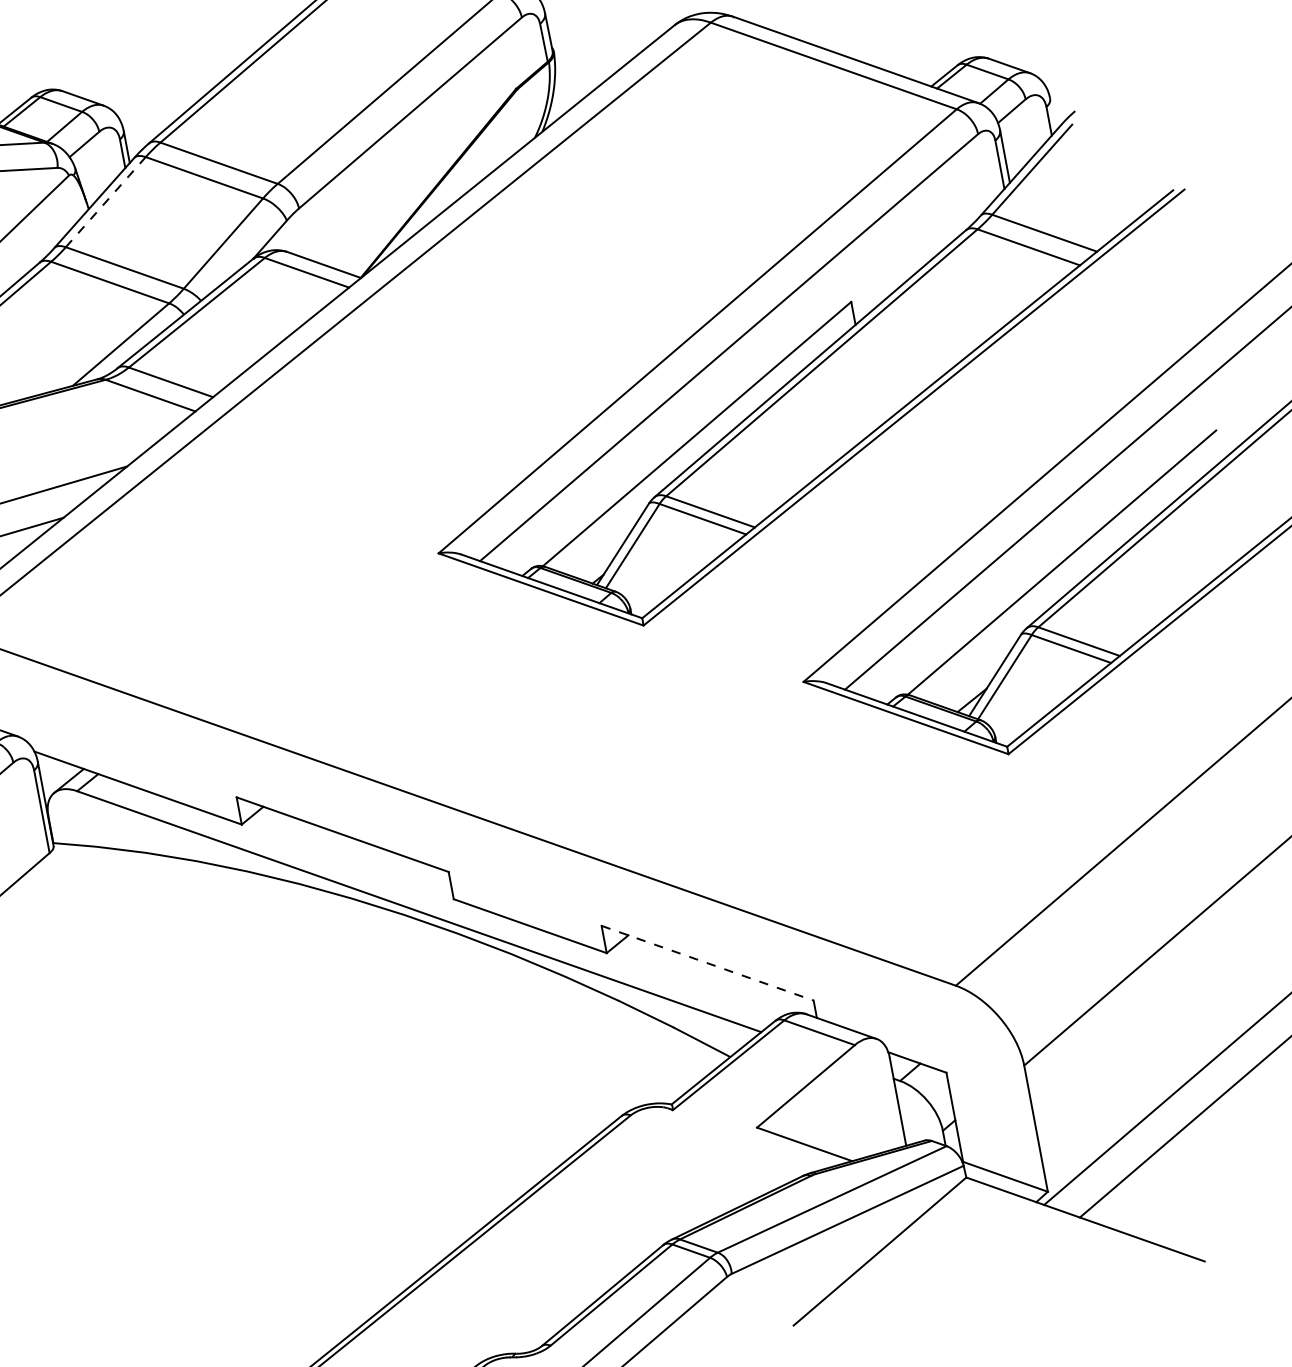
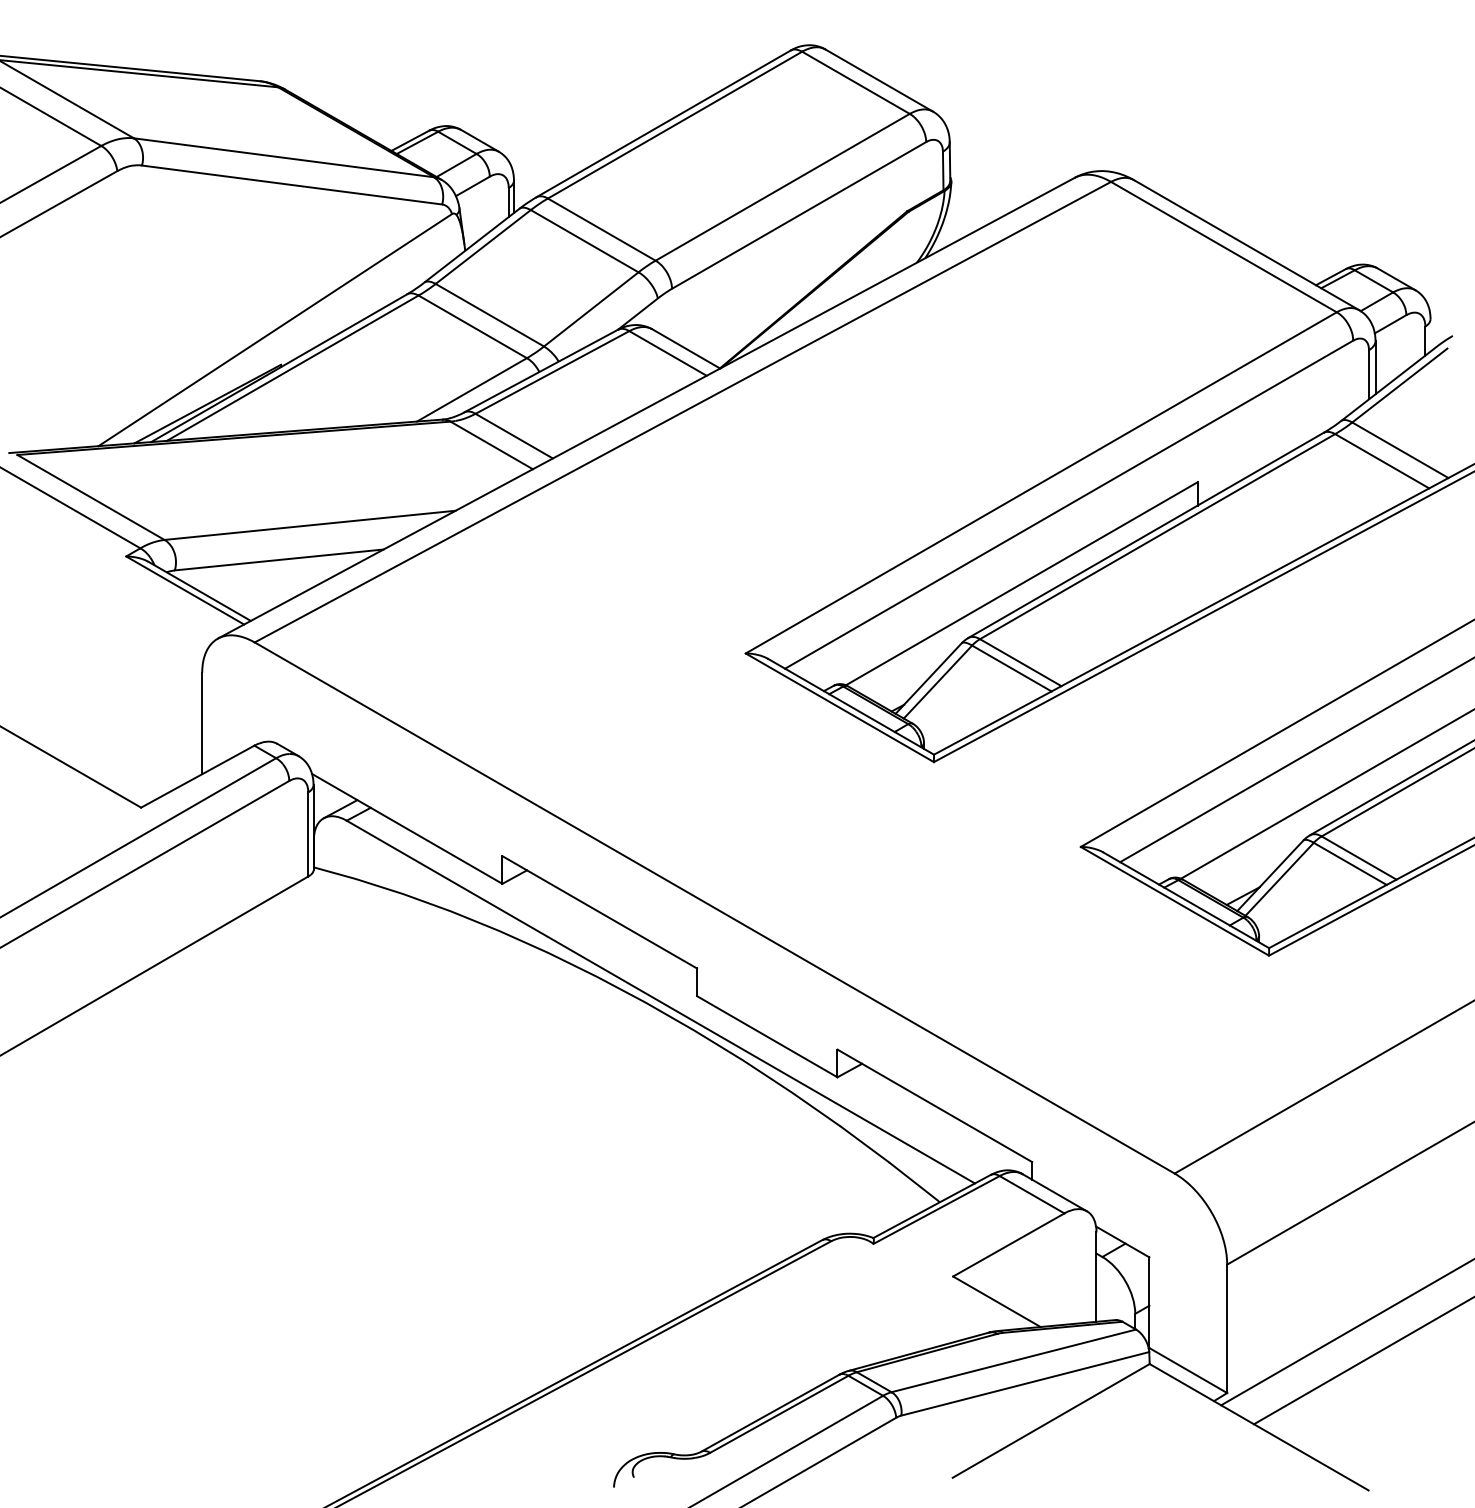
line: (105, 201) -> (483, 246), dashed -> solid
line: (708, 963) -> (935, 1106), dashed -> solid

